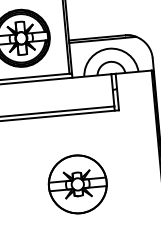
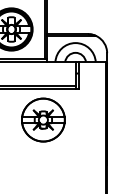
part: (77, 183) -> (43, 119), moved

